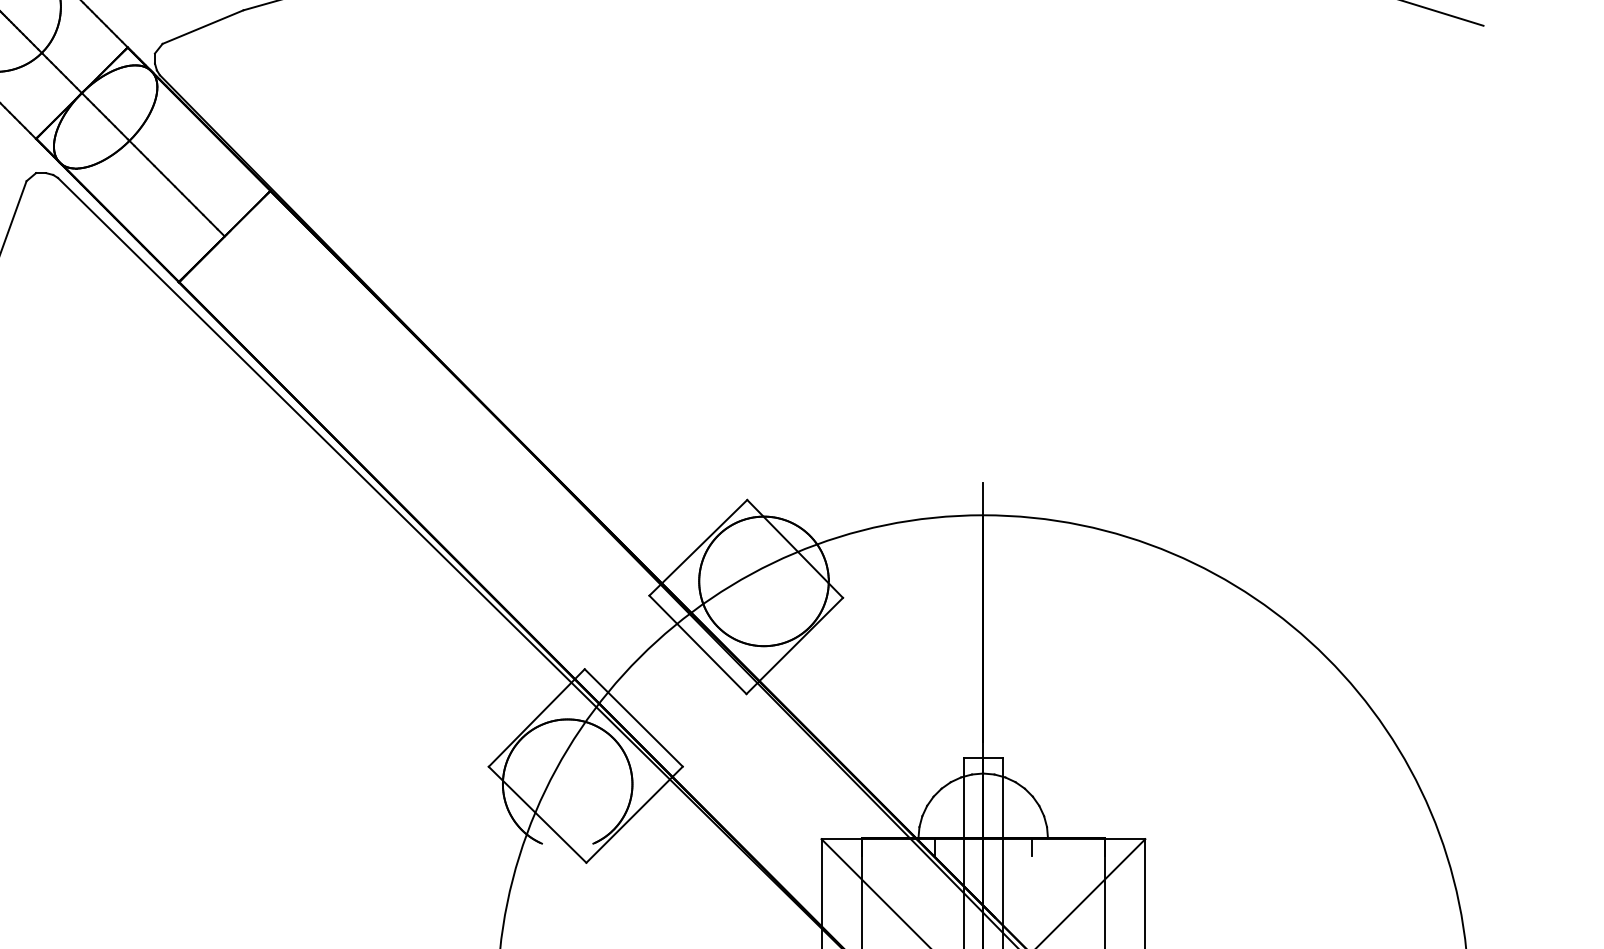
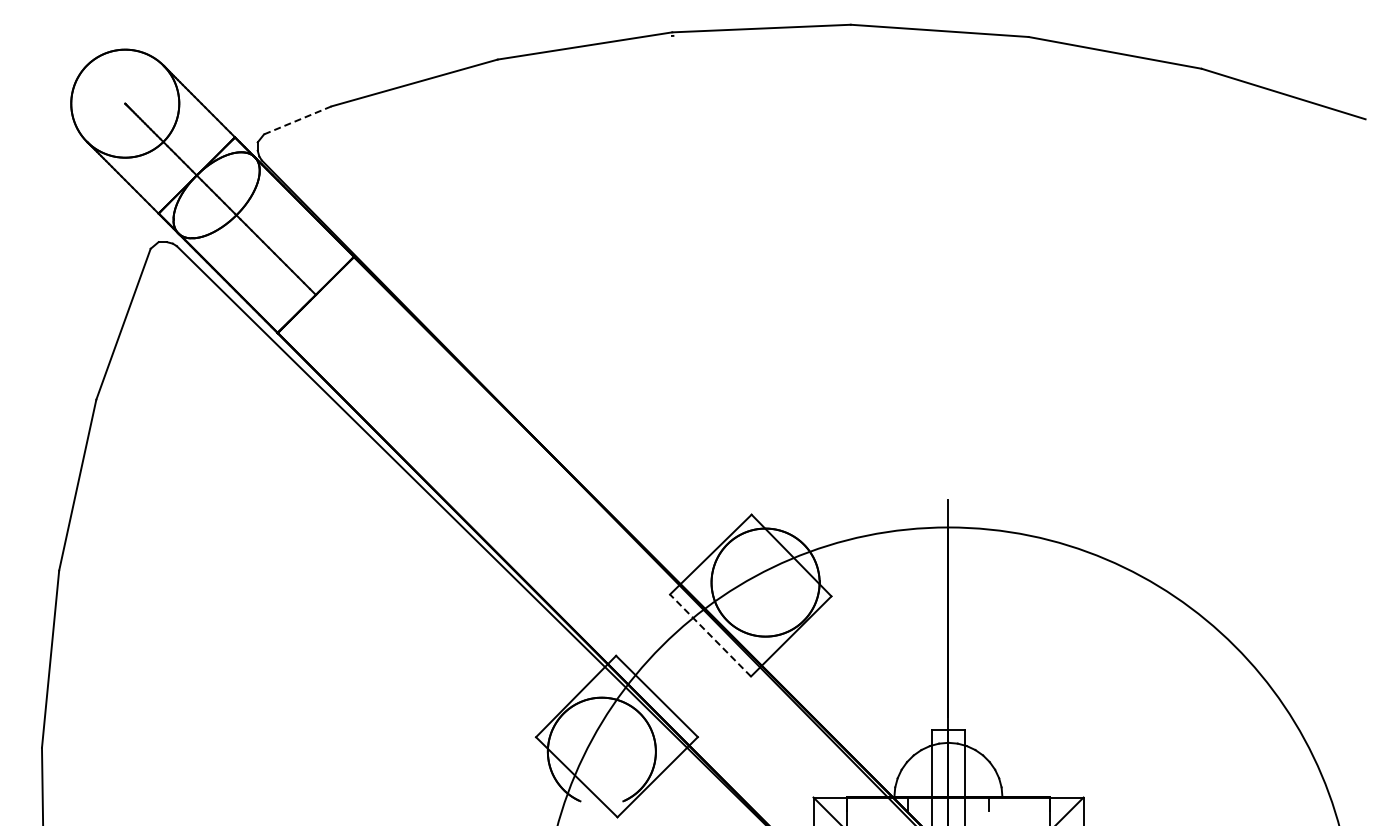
line: (202, 27) -> (297, 120), solid -> dashed
line: (697, 644) -> (710, 635), solid -> dashed

